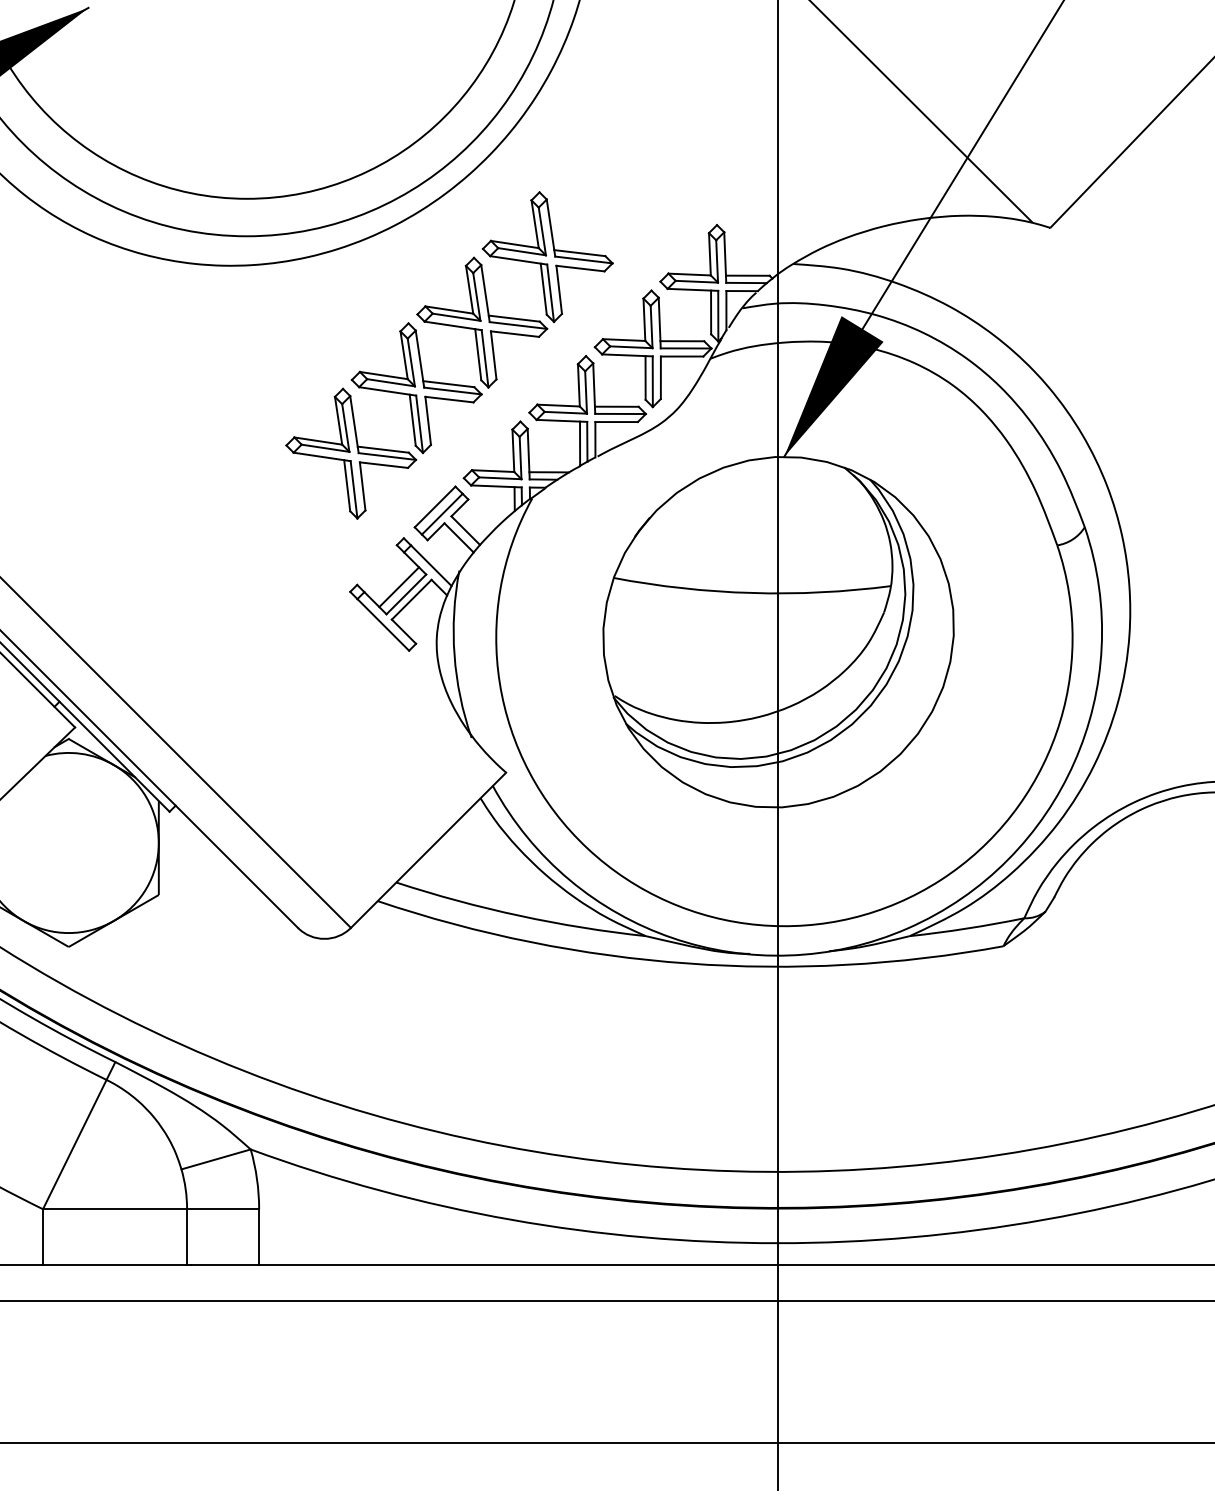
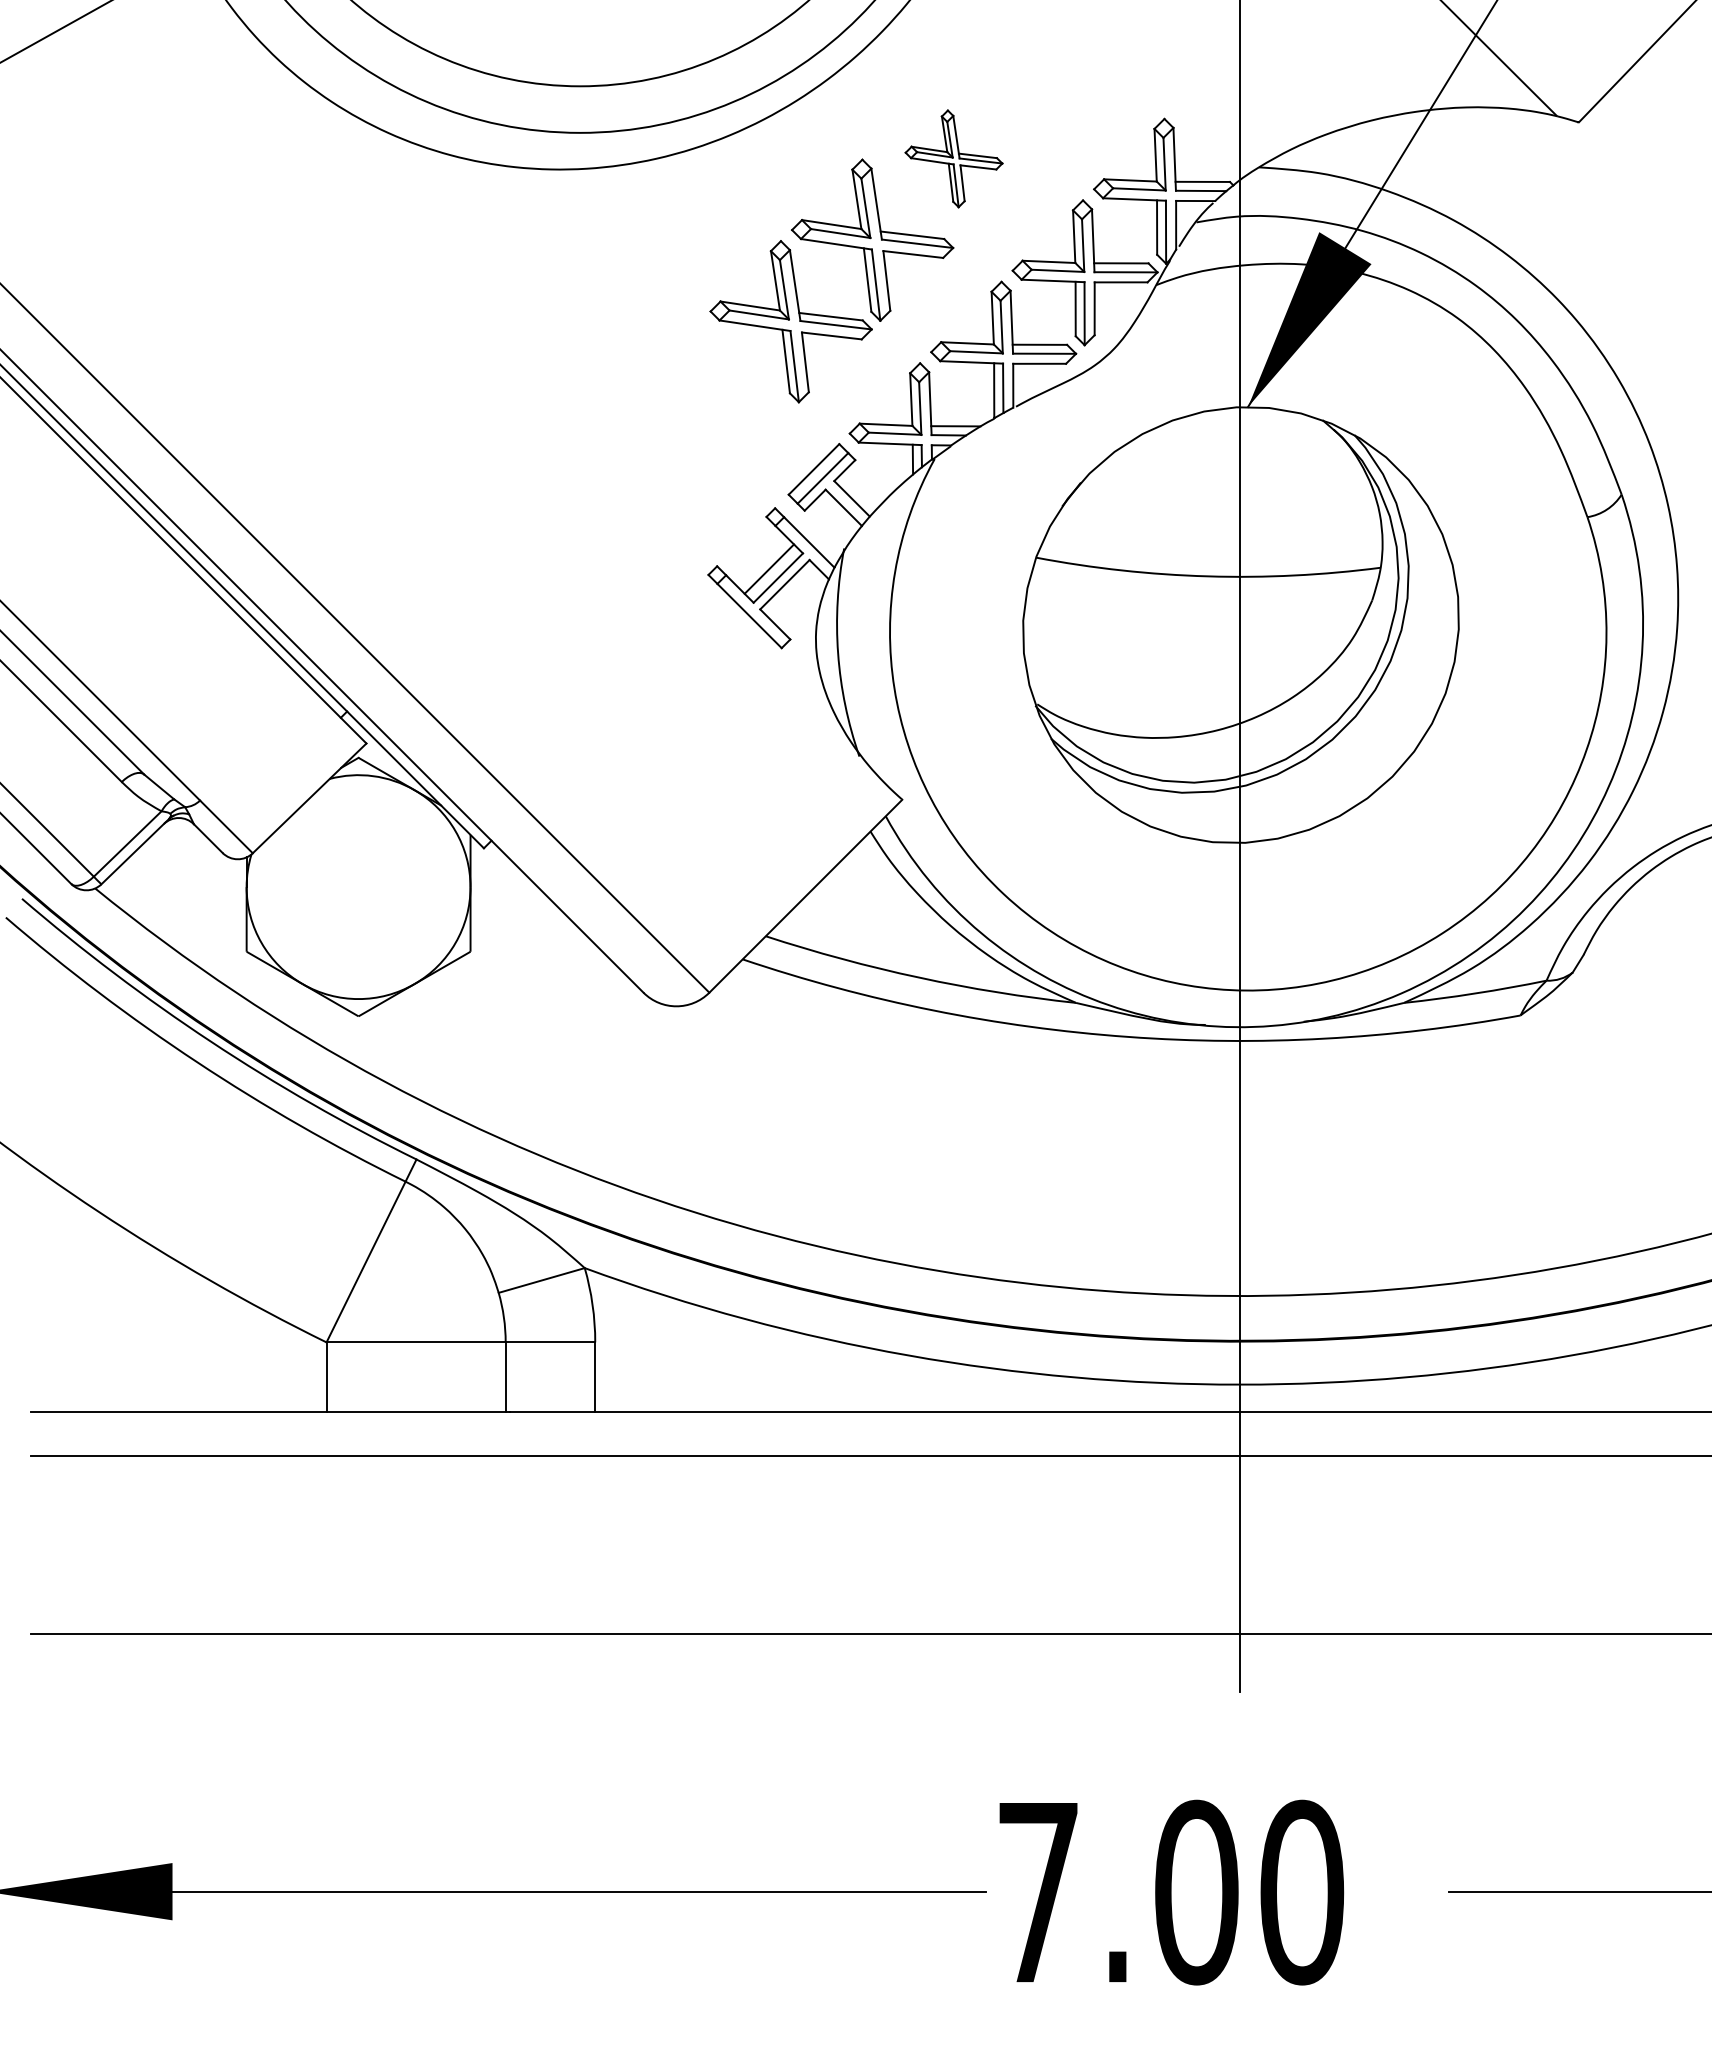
part: (547, 256) -> (953, 158), size x0.6
part: (351, 453) -> (709, 402), removed

